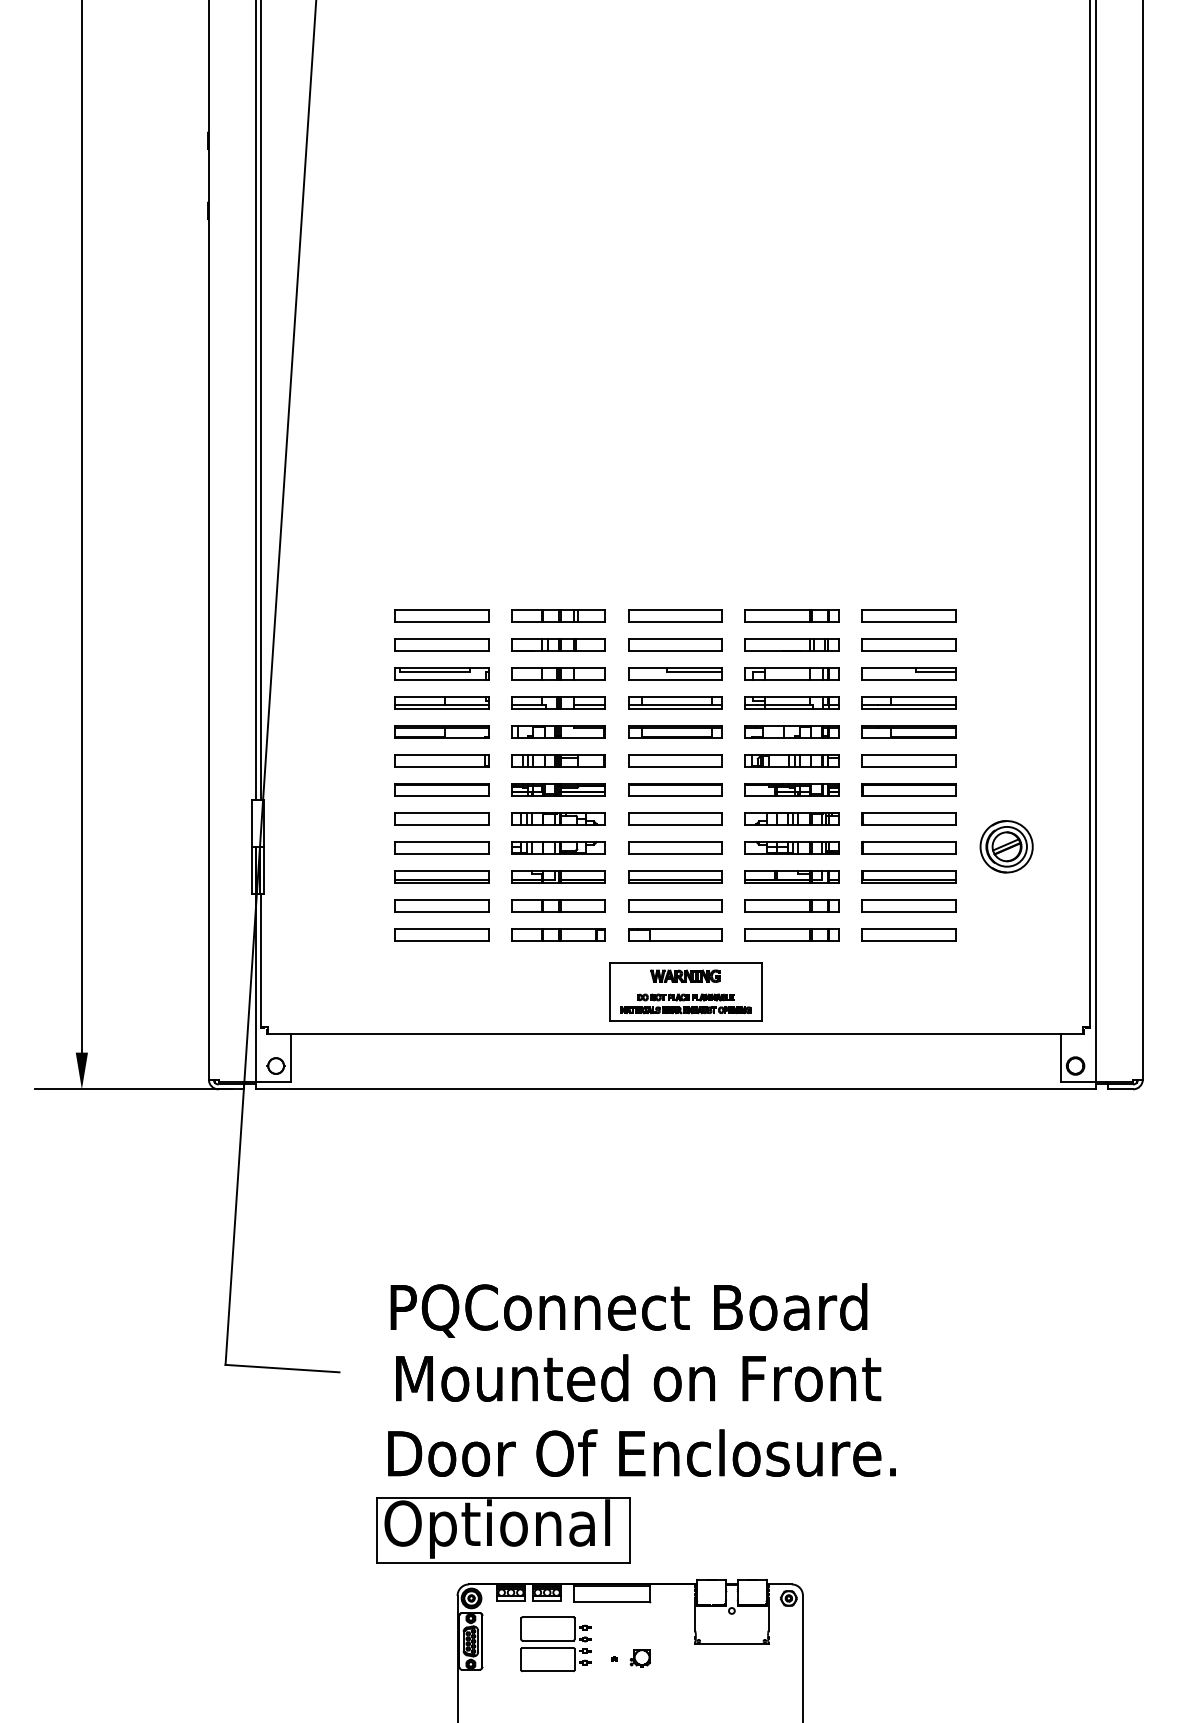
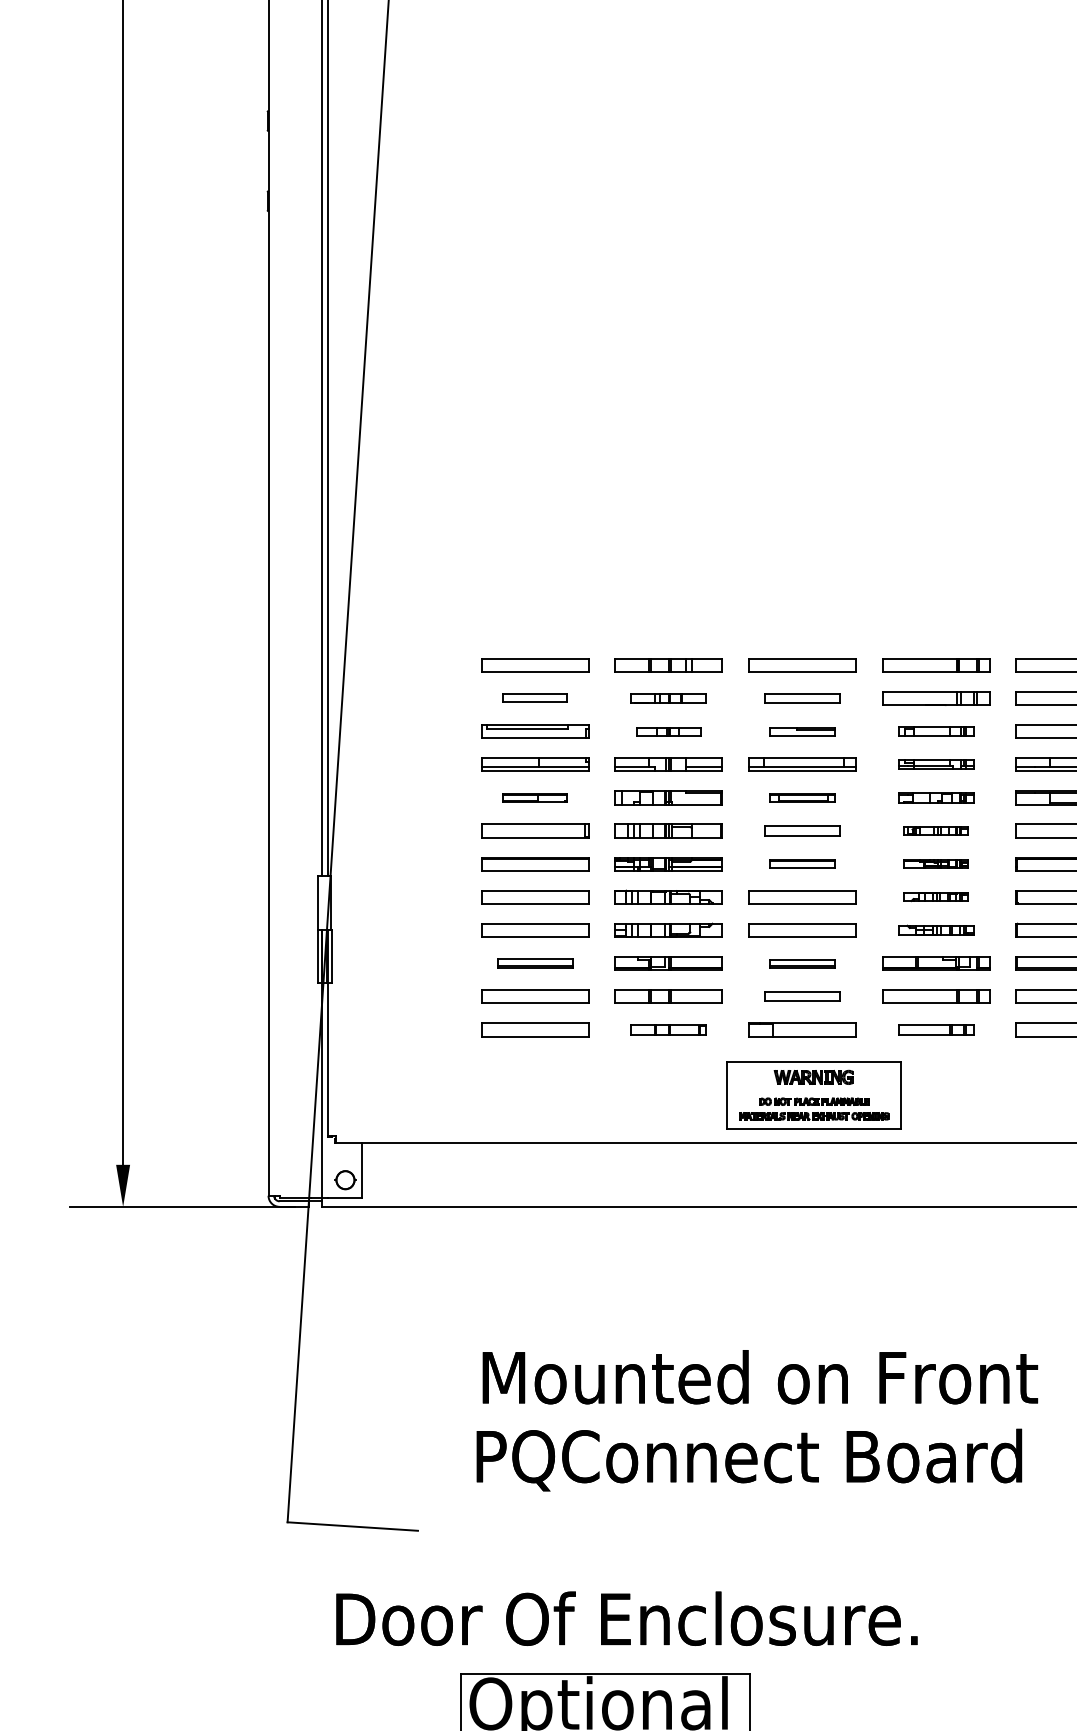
part: (441, 644) -> (534, 697), size x0.6
part: (558, 644) -> (668, 697), size x0.7
part: (675, 644) -> (802, 697), size x0.7
part: (558, 673) -> (668, 730), size x0.6
part: (675, 673) -> (802, 730), size x0.6
part: (791, 673) -> (935, 730), size x0.7
part: (791, 702) -> (935, 764), size x0.7
part: (441, 731) -> (534, 797), size x0.6
part: (675, 731) -> (802, 797), size x0.6
part: (791, 731) -> (935, 797), size x0.7
part: (675, 760) -> (802, 830), size x0.7
part: (791, 760) -> (935, 830), size x0.6
part: (675, 789) -> (802, 863), size x0.6
part: (791, 789) -> (935, 863), size x0.6
part: (791, 818) -> (935, 896), size x0.6
part: (791, 847) -> (935, 930), size x0.7
part: (441, 876) -> (534, 963), size x0.7
part: (675, 876) -> (802, 963), size x0.6
part: (675, 905) -> (802, 996), size x0.7
part: (558, 934) -> (668, 1029), size x0.7
part: (791, 934) -> (935, 1029), size x0.7
text: (638, 1377) -> (760, 1376), moved
text: (641, 1452) -> (626, 1617), moved

